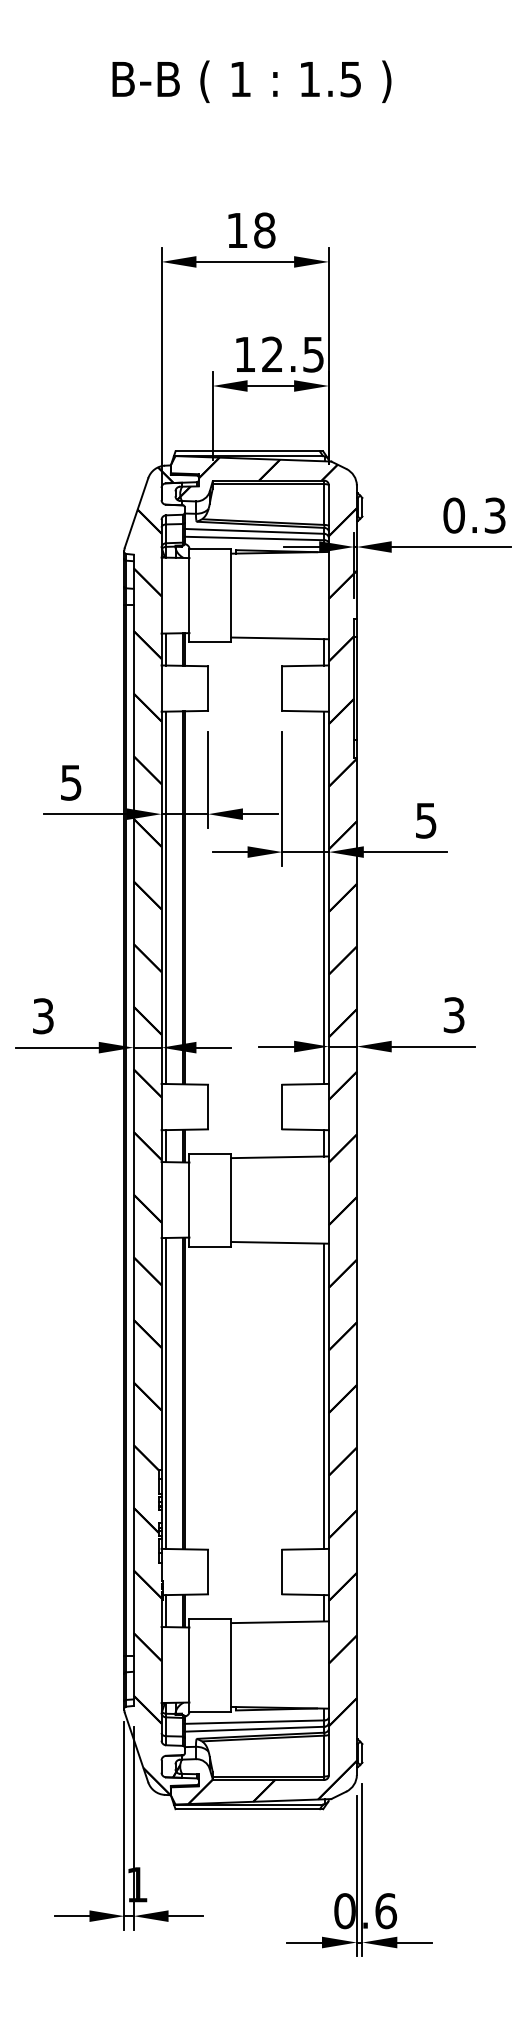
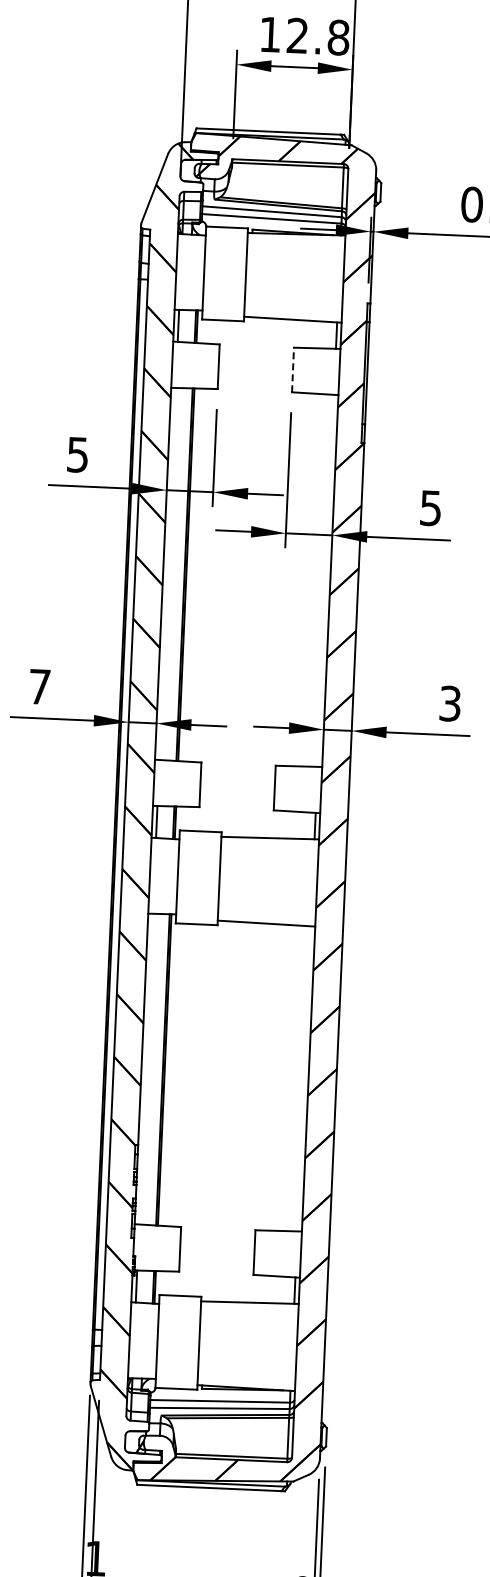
text: (313, 354) -> (338, 37), 12.5 -> 12.8
line: (282, 688) -> (293, 369), solid -> dashed
line: (166, 897) -> (168, 573), removed
line: (324, 897) -> (325, 580), removed
text: (43, 1016) -> (39, 687), 3 -> 7
line: (166, 1392) -> (146, 1068), removed
line: (324, 1395) -> (304, 1078), removed

